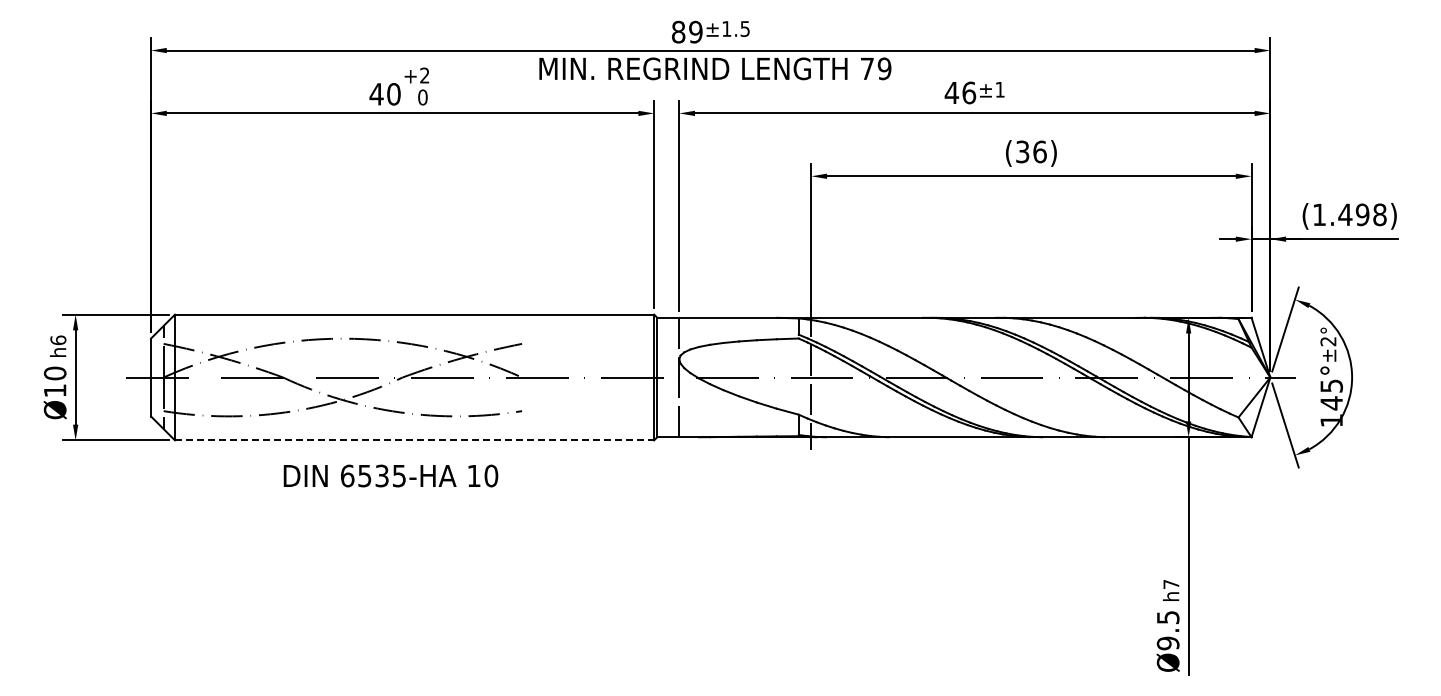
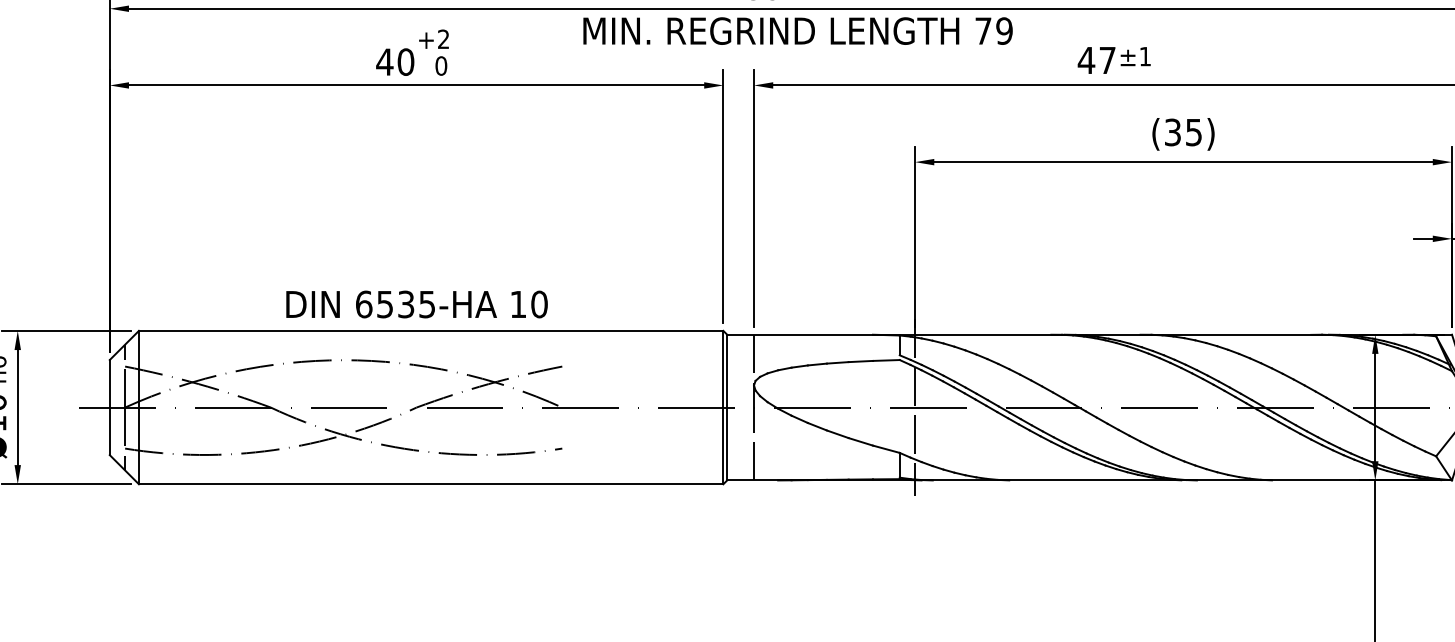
text: (969, 92) -> (1108, 59), 46 -> 47
text: (1039, 151) -> (1193, 131), (36) -> (35)
line: (414, 440) -> (431, 484), dashed -> solid
text: (390, 475) -> (416, 303), moved

